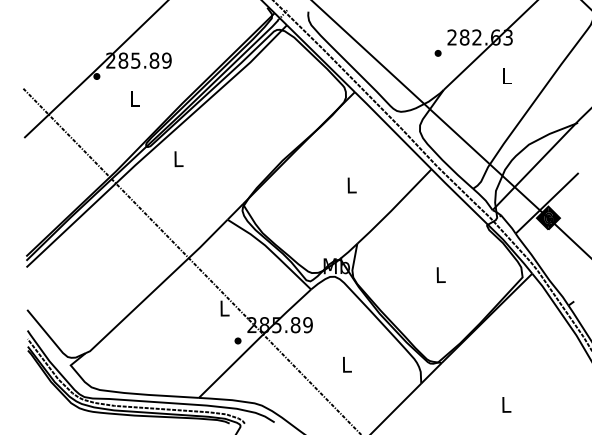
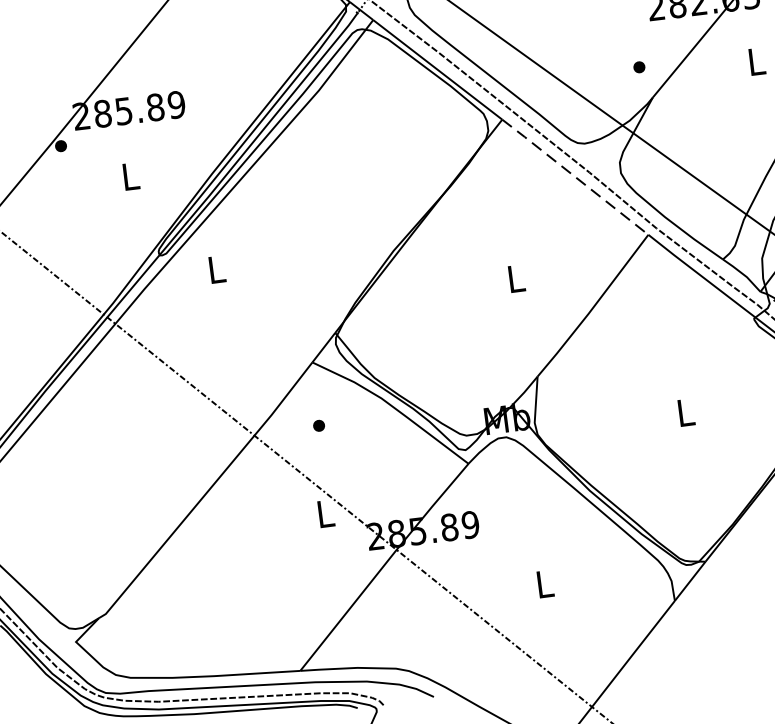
part: (437, 53) -> (638, 67), moved
line: (393, 130) -> (575, 176), solid -> dashed
part: (237, 340) -> (318, 425), moved

